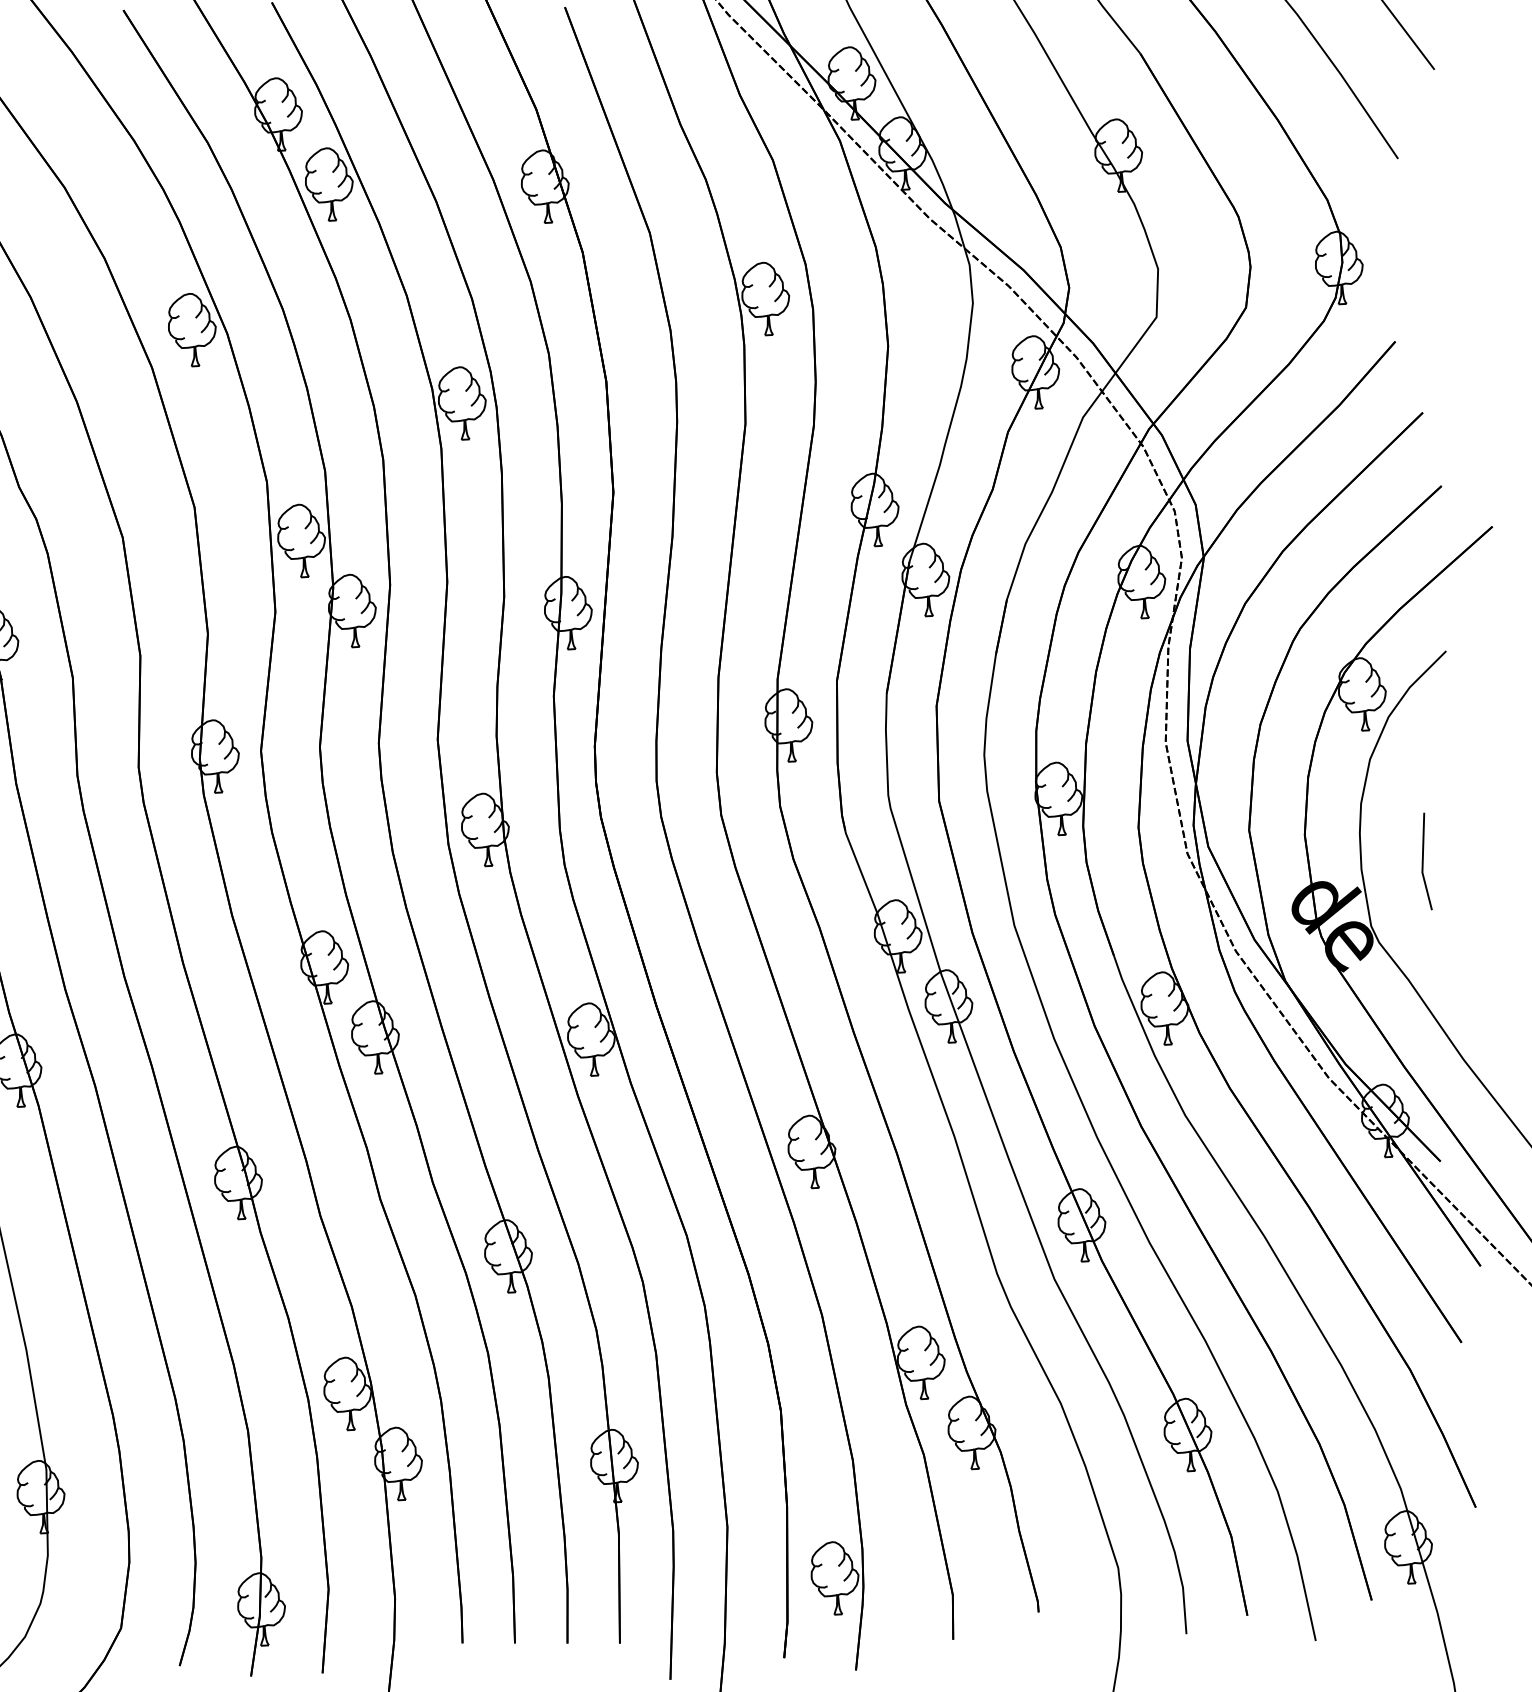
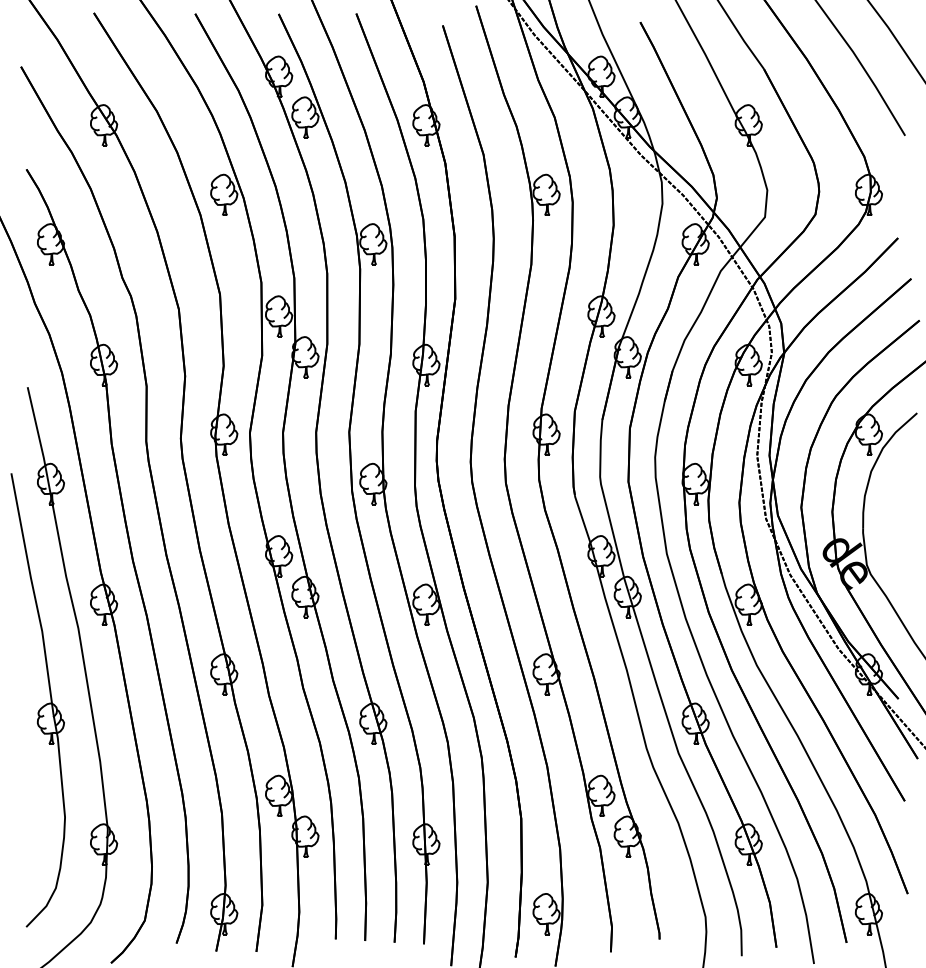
line: (1424, 861) -> (898, 530), removed

